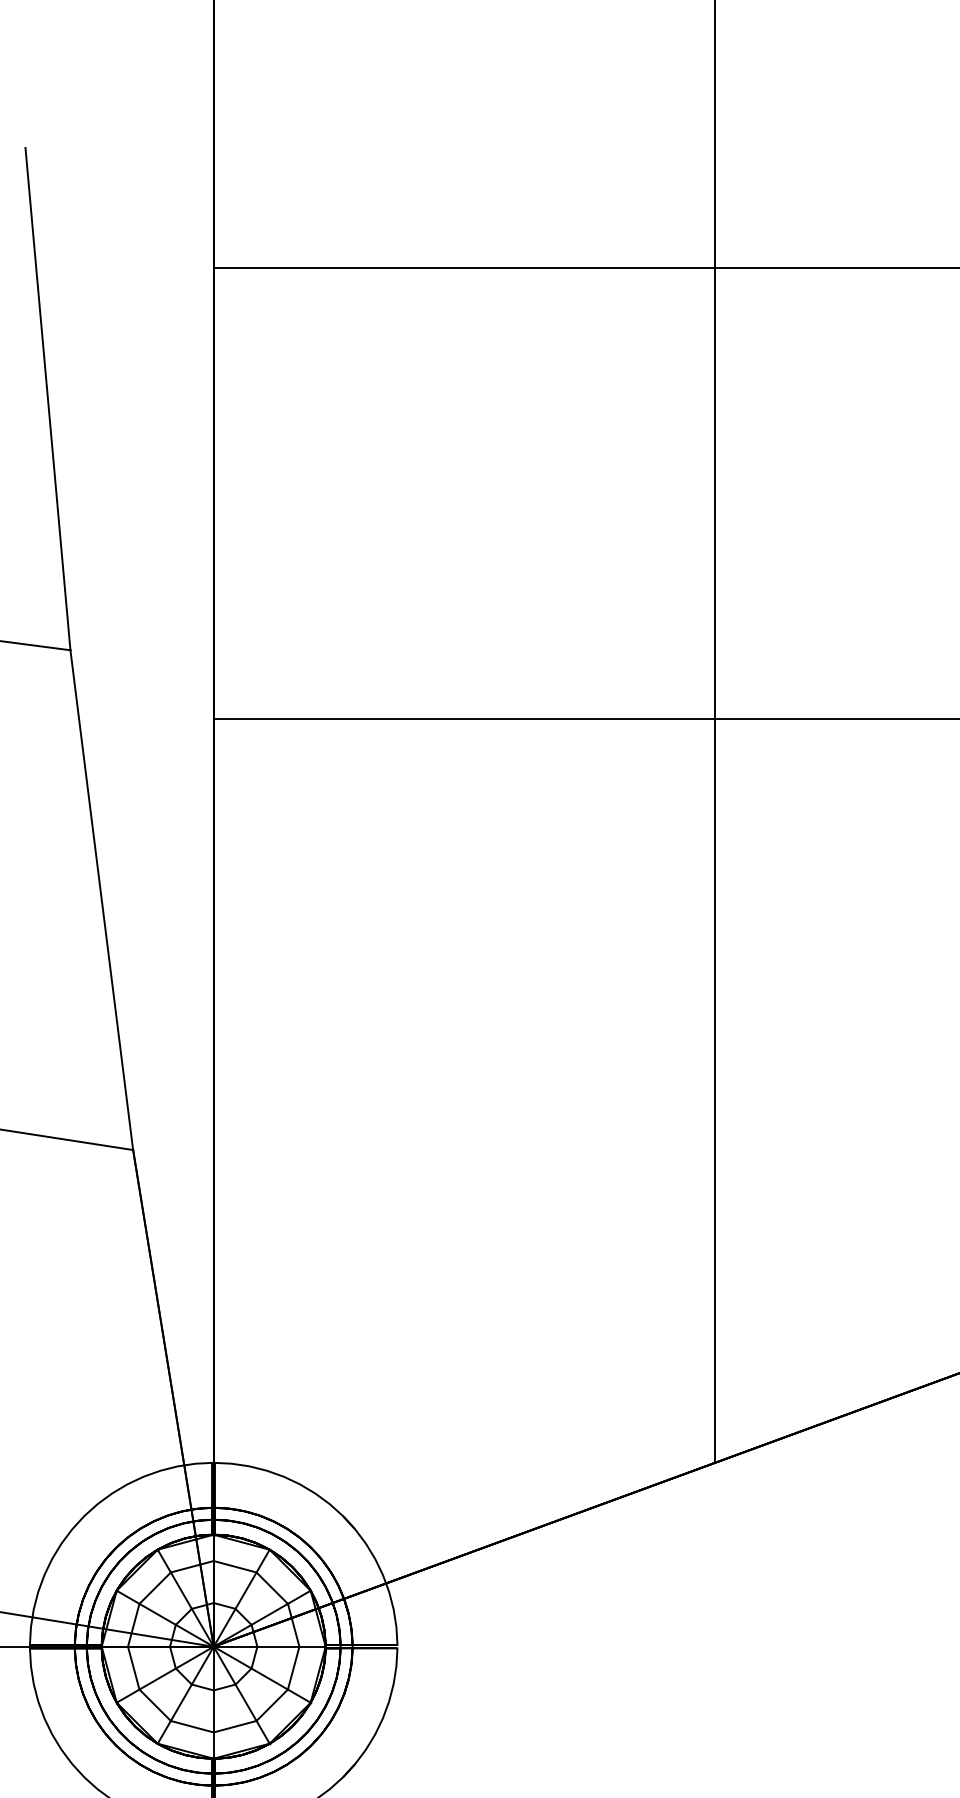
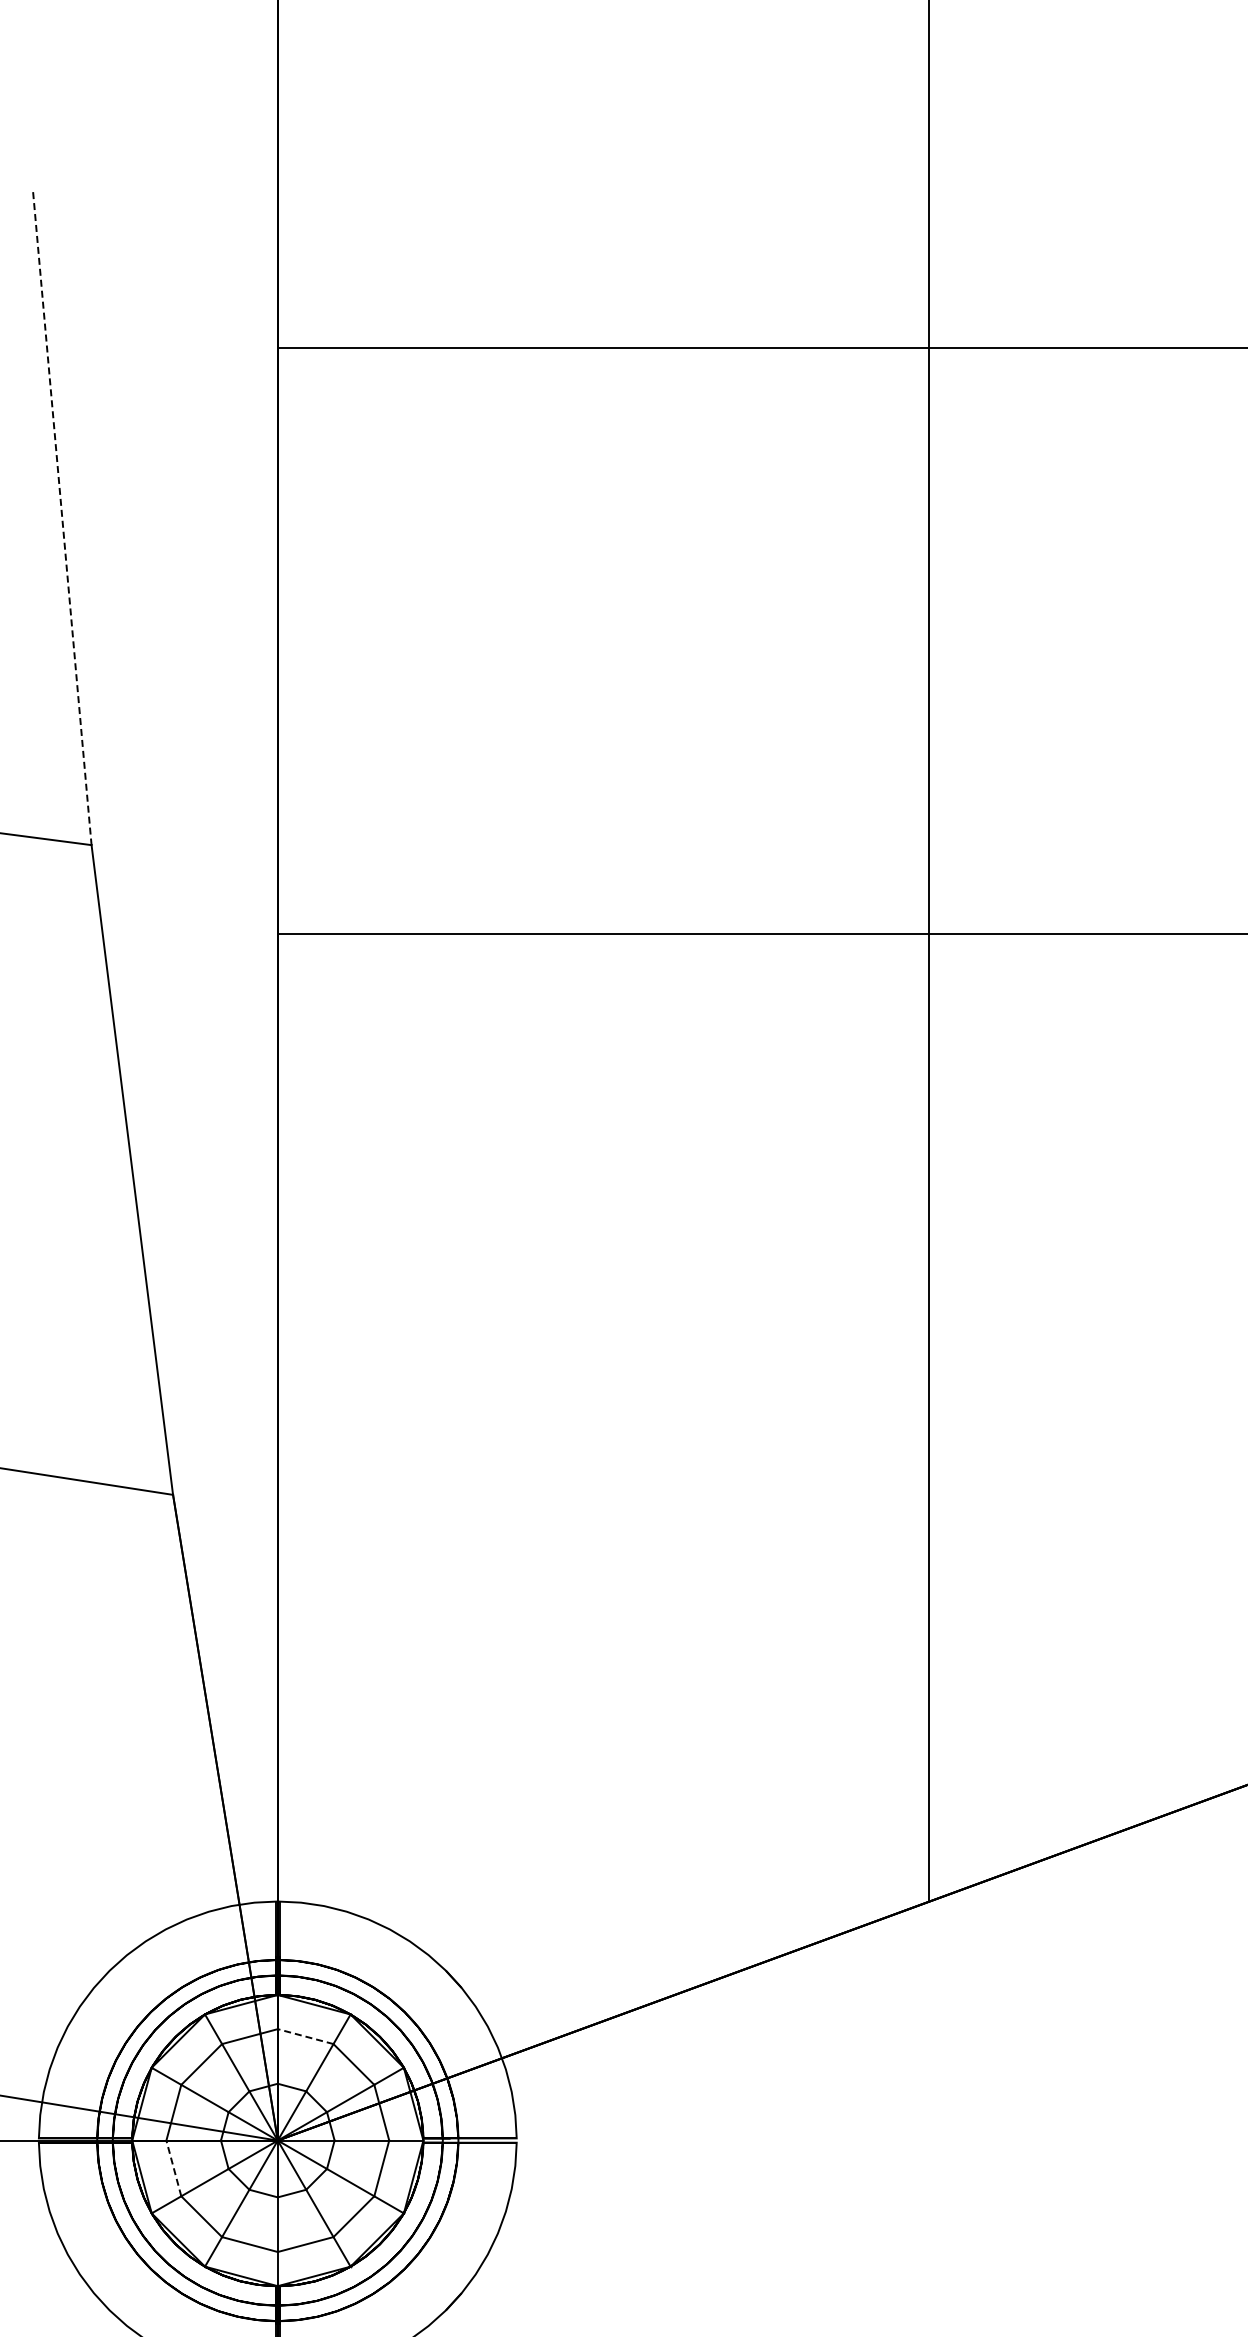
line: (48, 399) -> (62, 518), solid -> dashed
line: (235, 1566) -> (305, 2036), solid -> dashed
line: (133, 1668) -> (173, 2168), solid -> dashed

